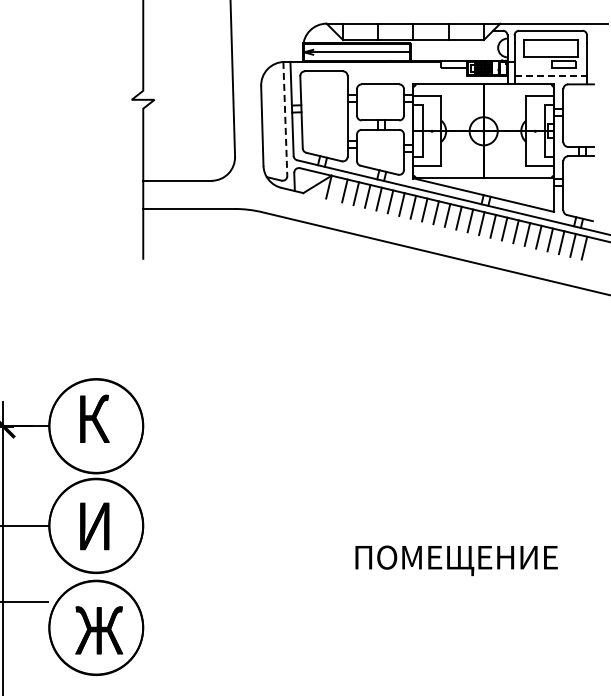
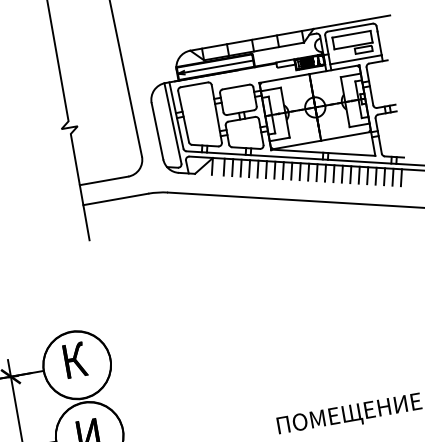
line: (551, 76) -> (356, 60), dashed -> solid
line: (285, 119) -> (173, 123), dashed -> solid

